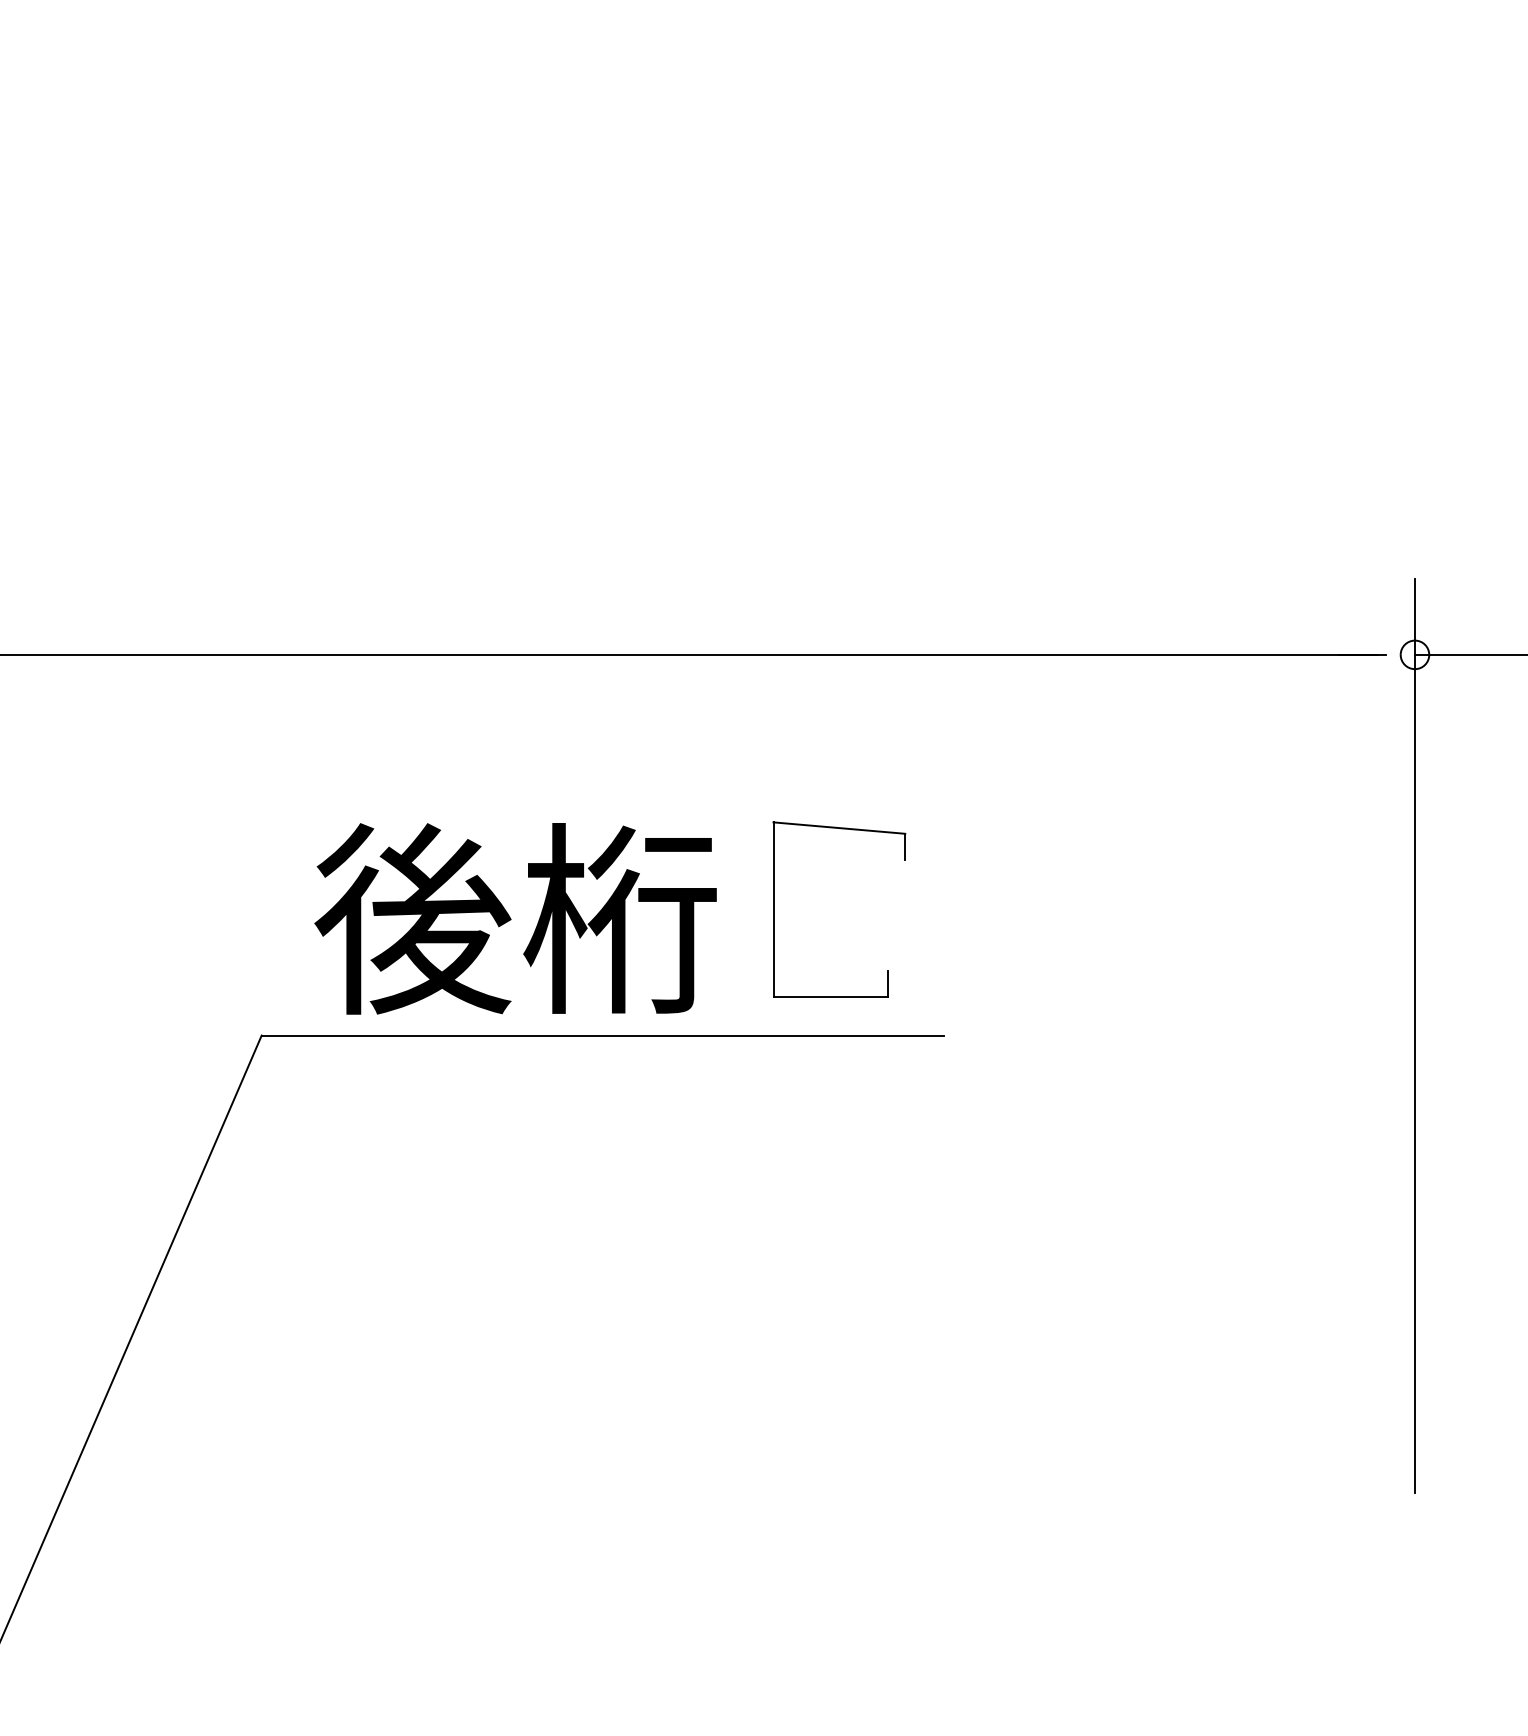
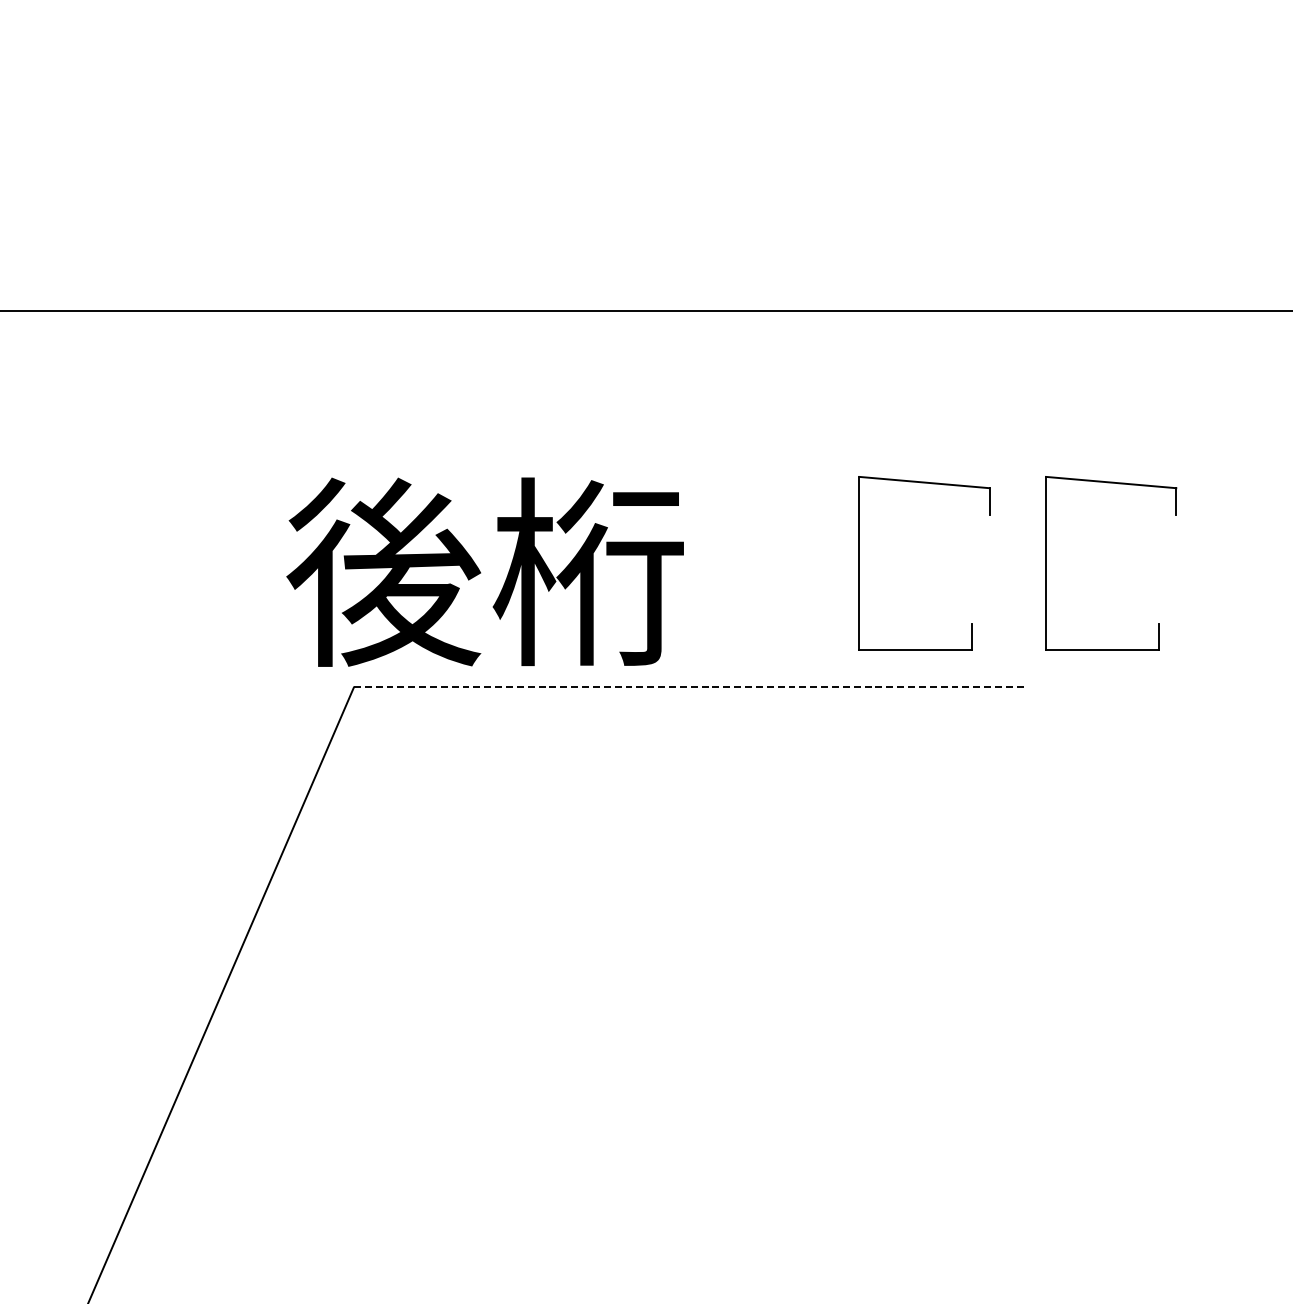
part: (963, 909) -> (1047, 562), added
text: (515, 918) -> (485, 571), moved
line: (602, 1035) -> (690, 687), solid -> dashed

